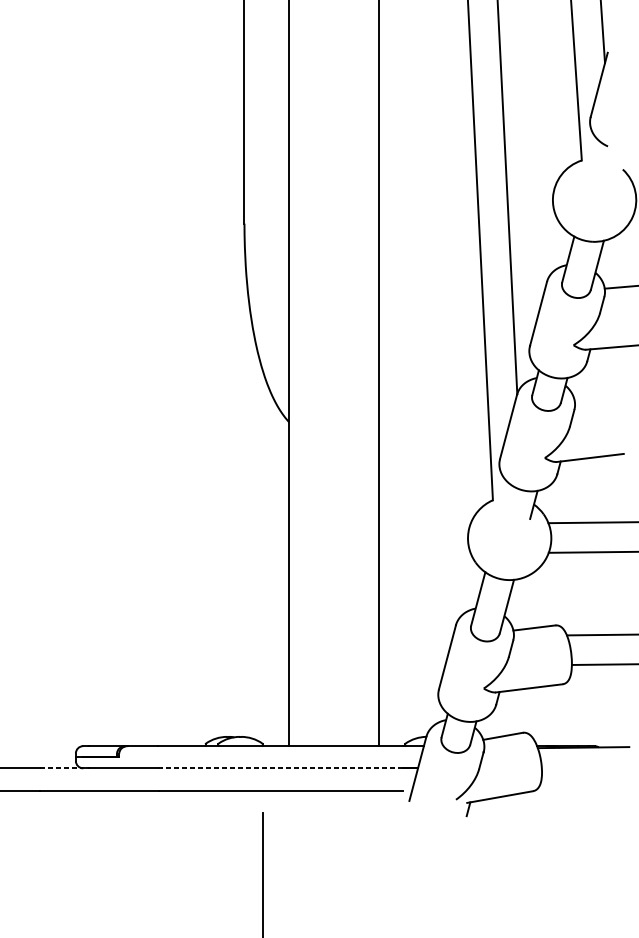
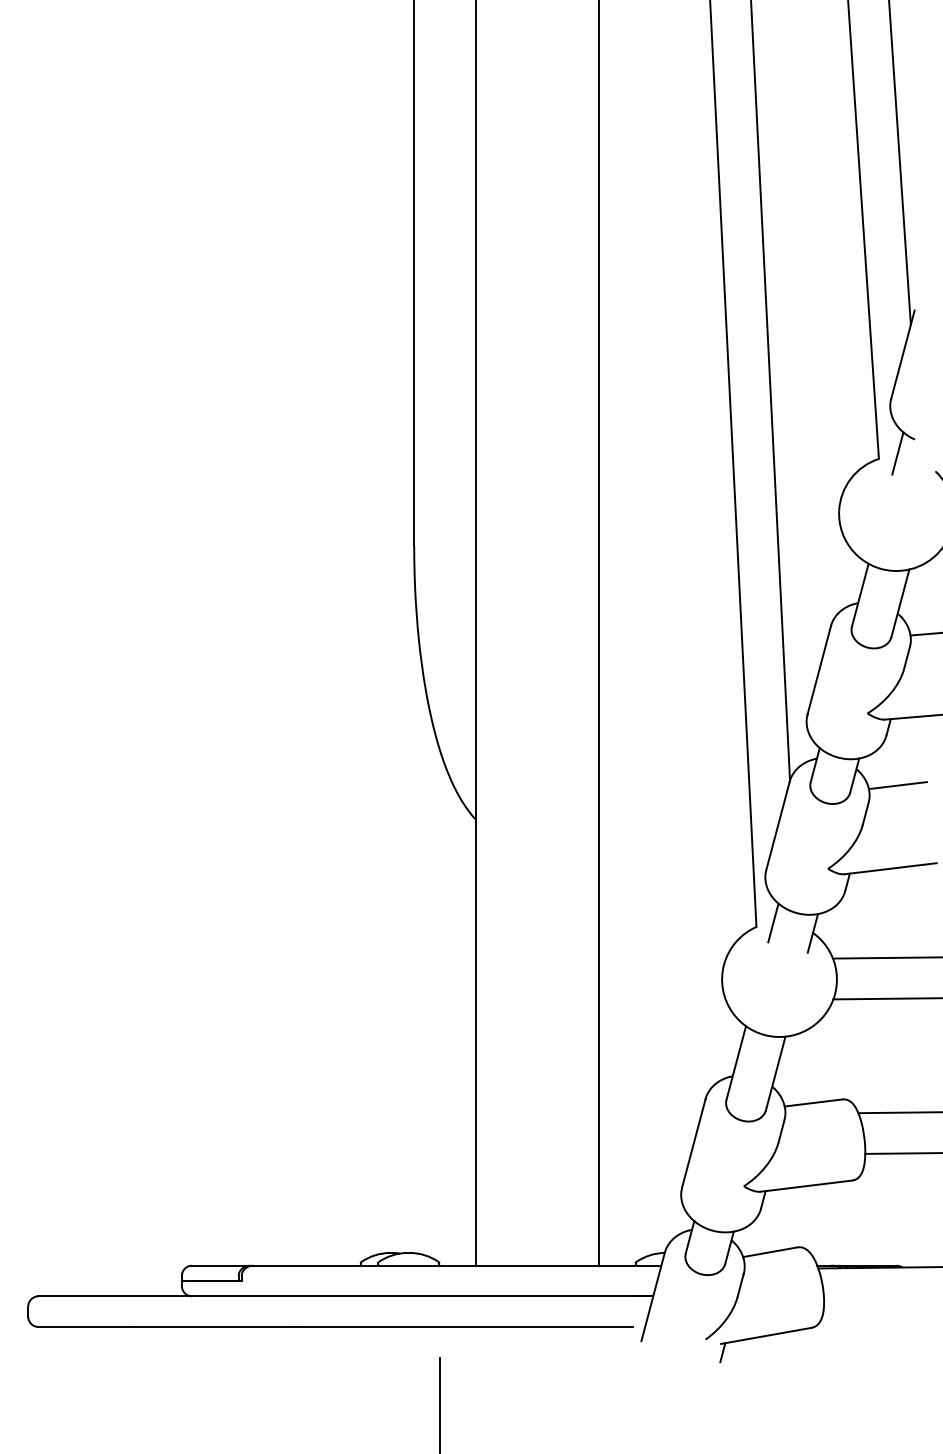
line: (595, 156) -> (897, 453), added
line: (595, 397) -> (897, 785), added
line: (505, 496) -> (773, 922), added
line: (62, 768) -> (163, 1296), dashed -> solid
line: (280, 768) -> (463, 1296), dashed -> solid

